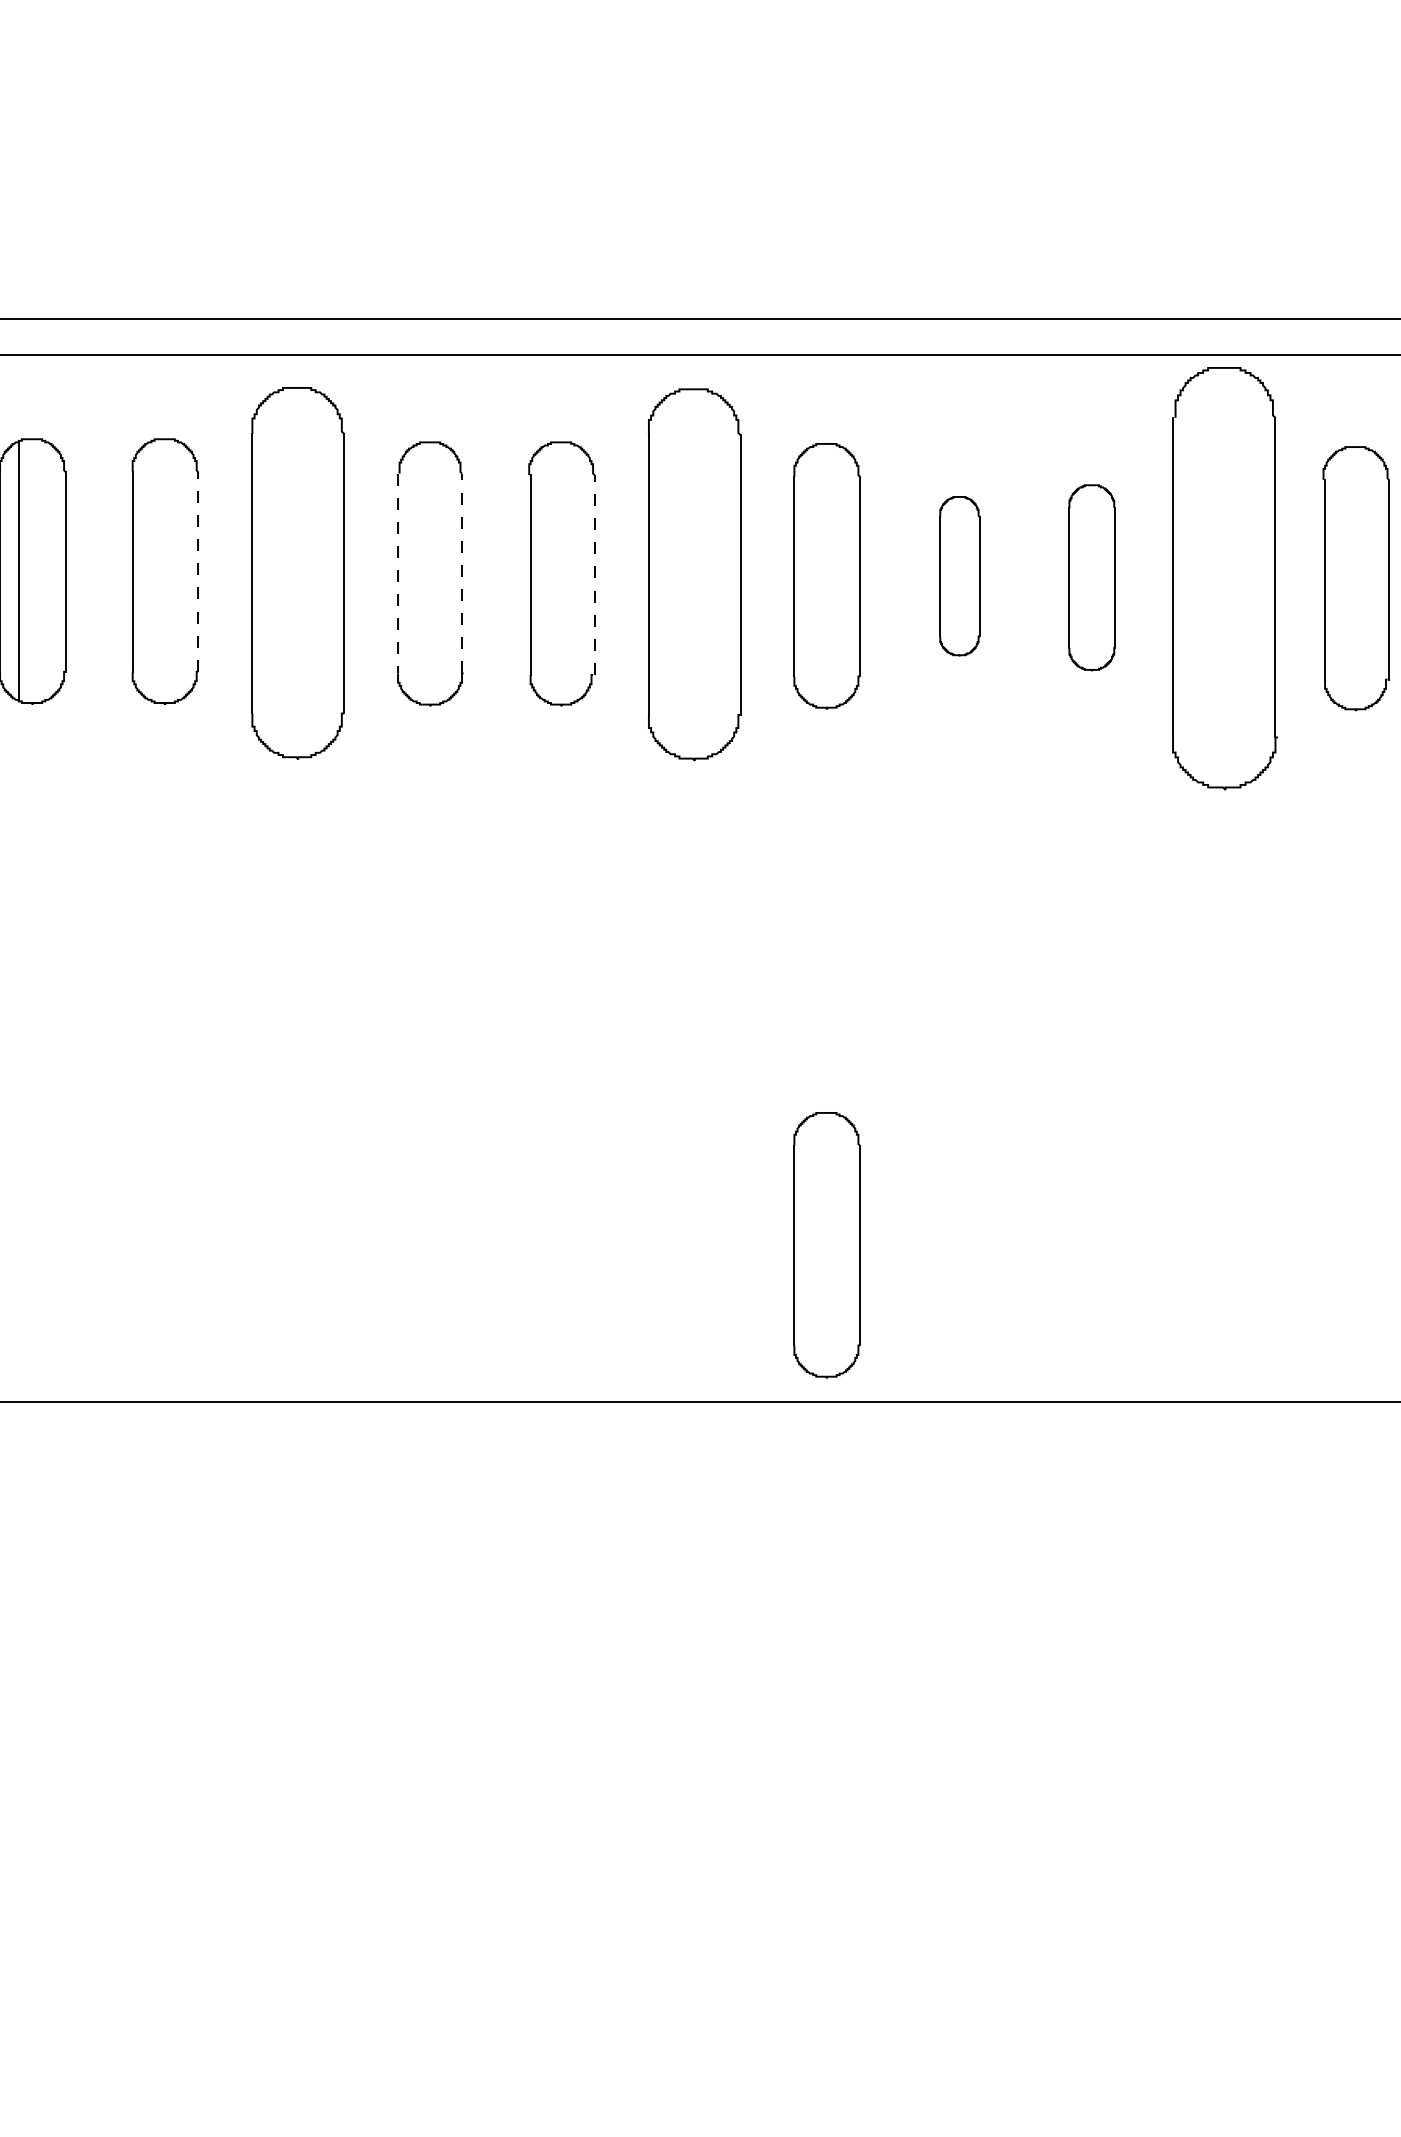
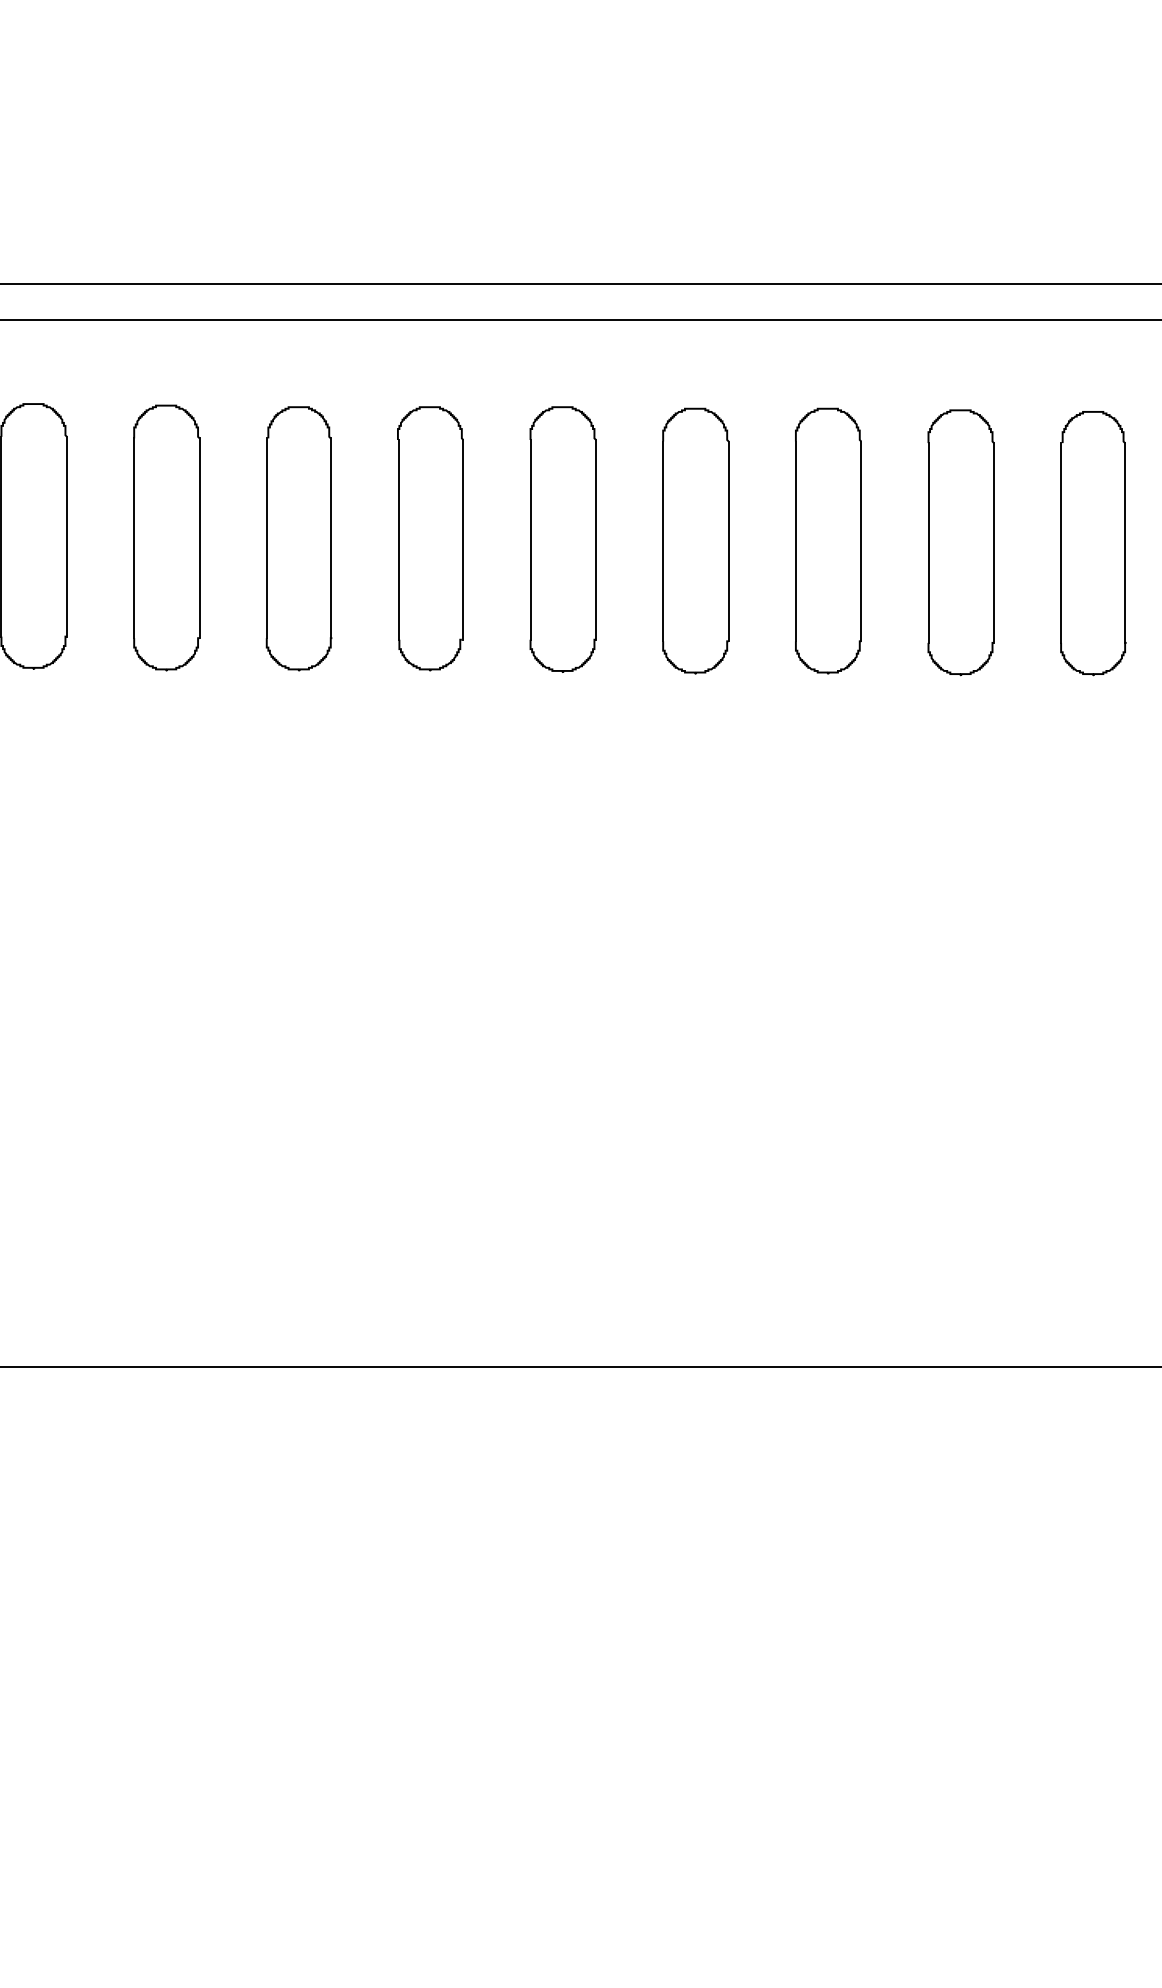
line: (198, 571) -> (67, 536), dashed -> solid
part: (297, 572) -> (166, 537), size x0.71
line: (398, 573) -> (267, 538), dashed -> solid
line: (462, 573) -> (331, 538), dashed -> solid
part: (693, 574) -> (562, 539), size x0.71
line: (594, 575) -> (463, 540), dashed -> solid
part: (959, 576) -> (828, 541), size x1.67
part: (1091, 577) -> (960, 542), size x1.43
part: (1224, 578) -> (1093, 543), size x0.62
part: (826, 1245) -> (695, 1210), removed

